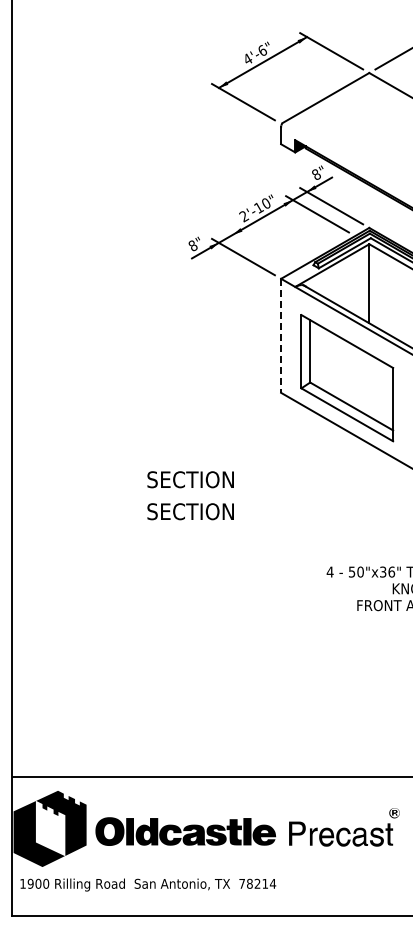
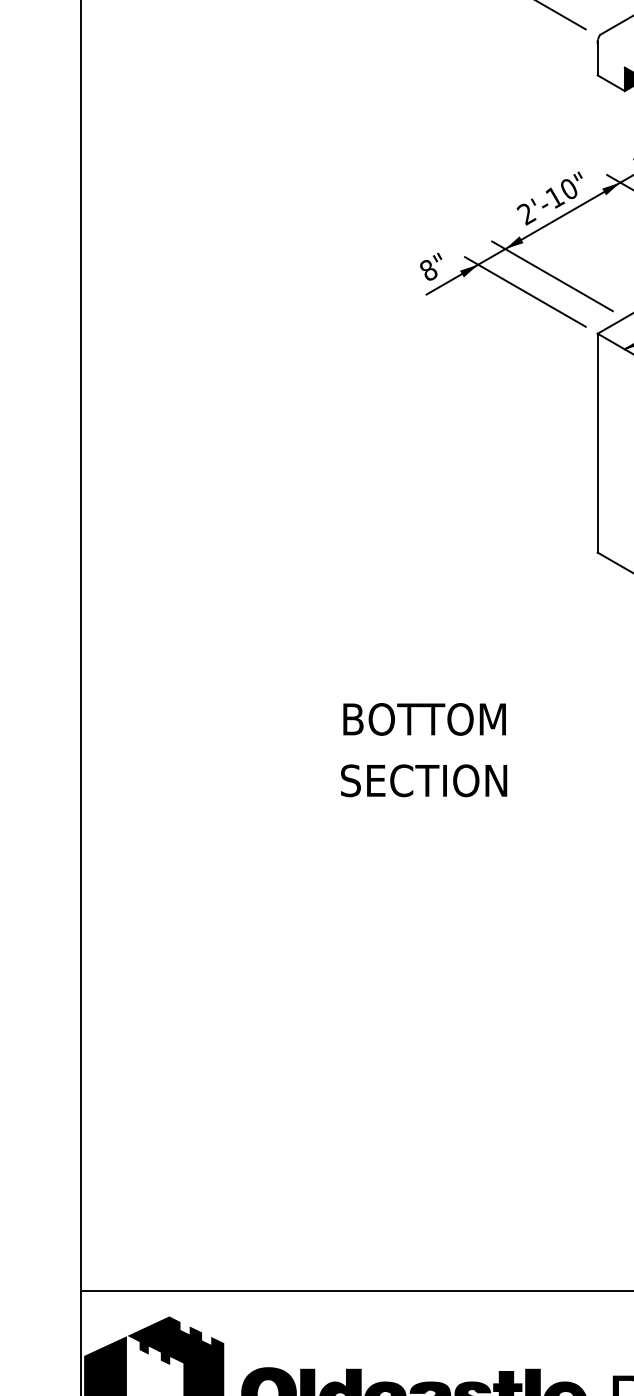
line: (257, 248) -> (552, 275), added
line: (281, 336) -> (598, 444), dashed -> solid
text: (190, 479) -> (423, 718), SECTION -> BOTTOM

